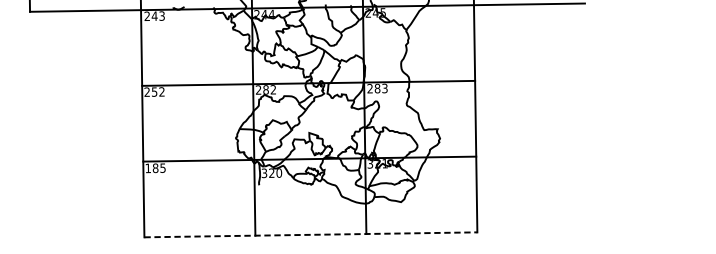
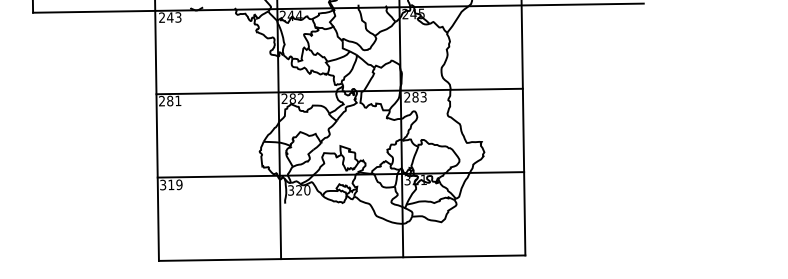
text: (158, 91) -> (174, 100), 252 -> 281
text: (155, 167) -> (171, 184), 185 -> 319
line: (311, 235) -> (342, 258), dashed -> solid

